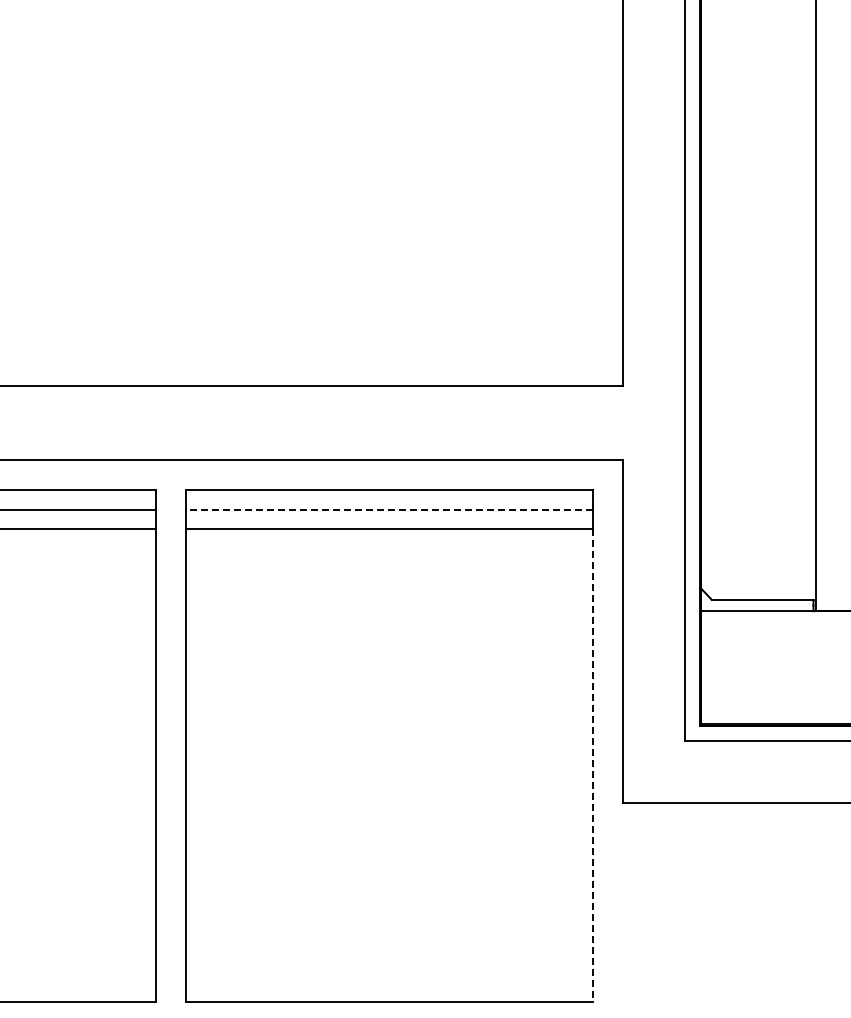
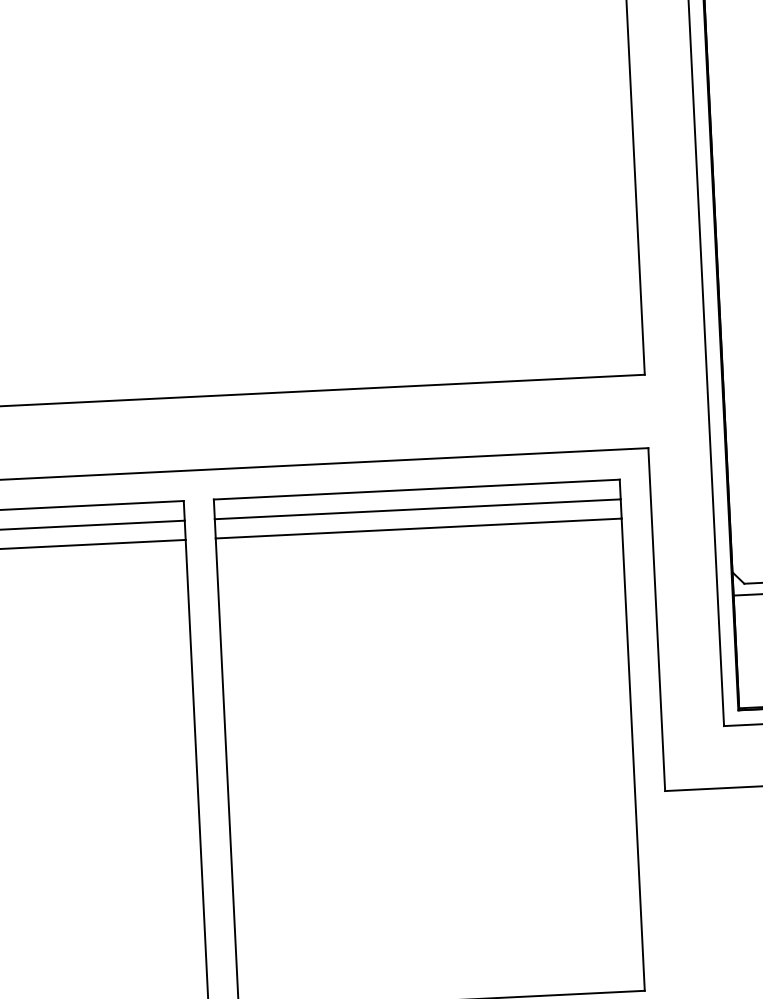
line: (388, 509) -> (416, 509), dashed -> solid
line: (592, 765) -> (633, 754), dashed -> solid

